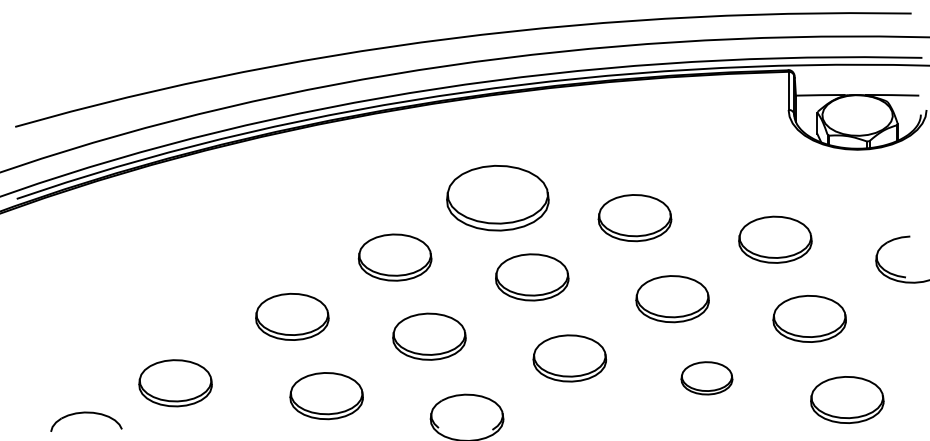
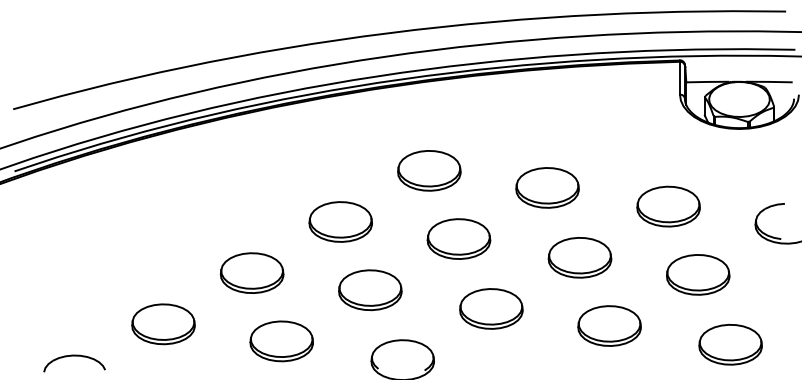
part: (497, 198) -> (429, 171), size x0.71
part: (706, 378) -> (609, 326), size x1.43
part: (175, 383) -> (163, 324), moved

